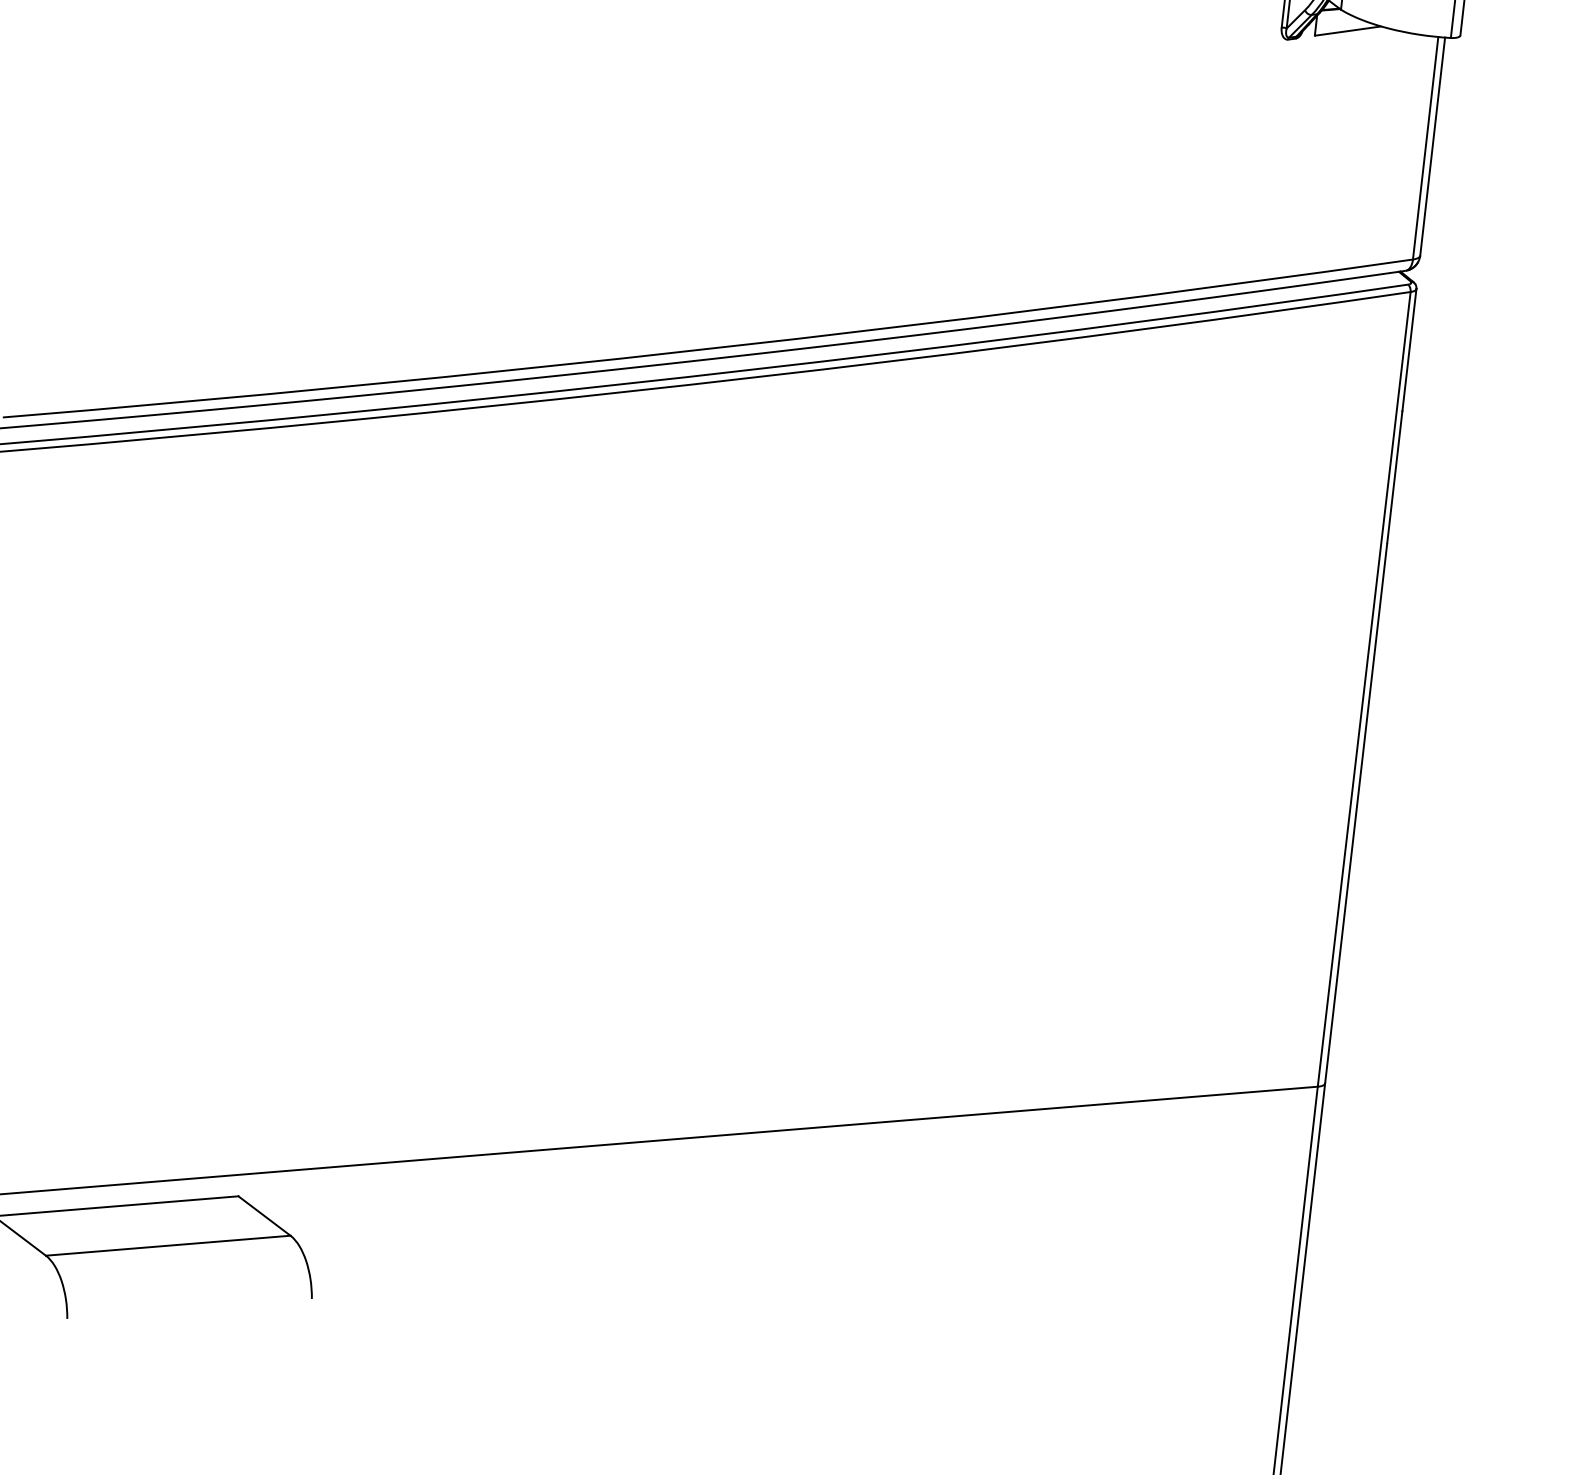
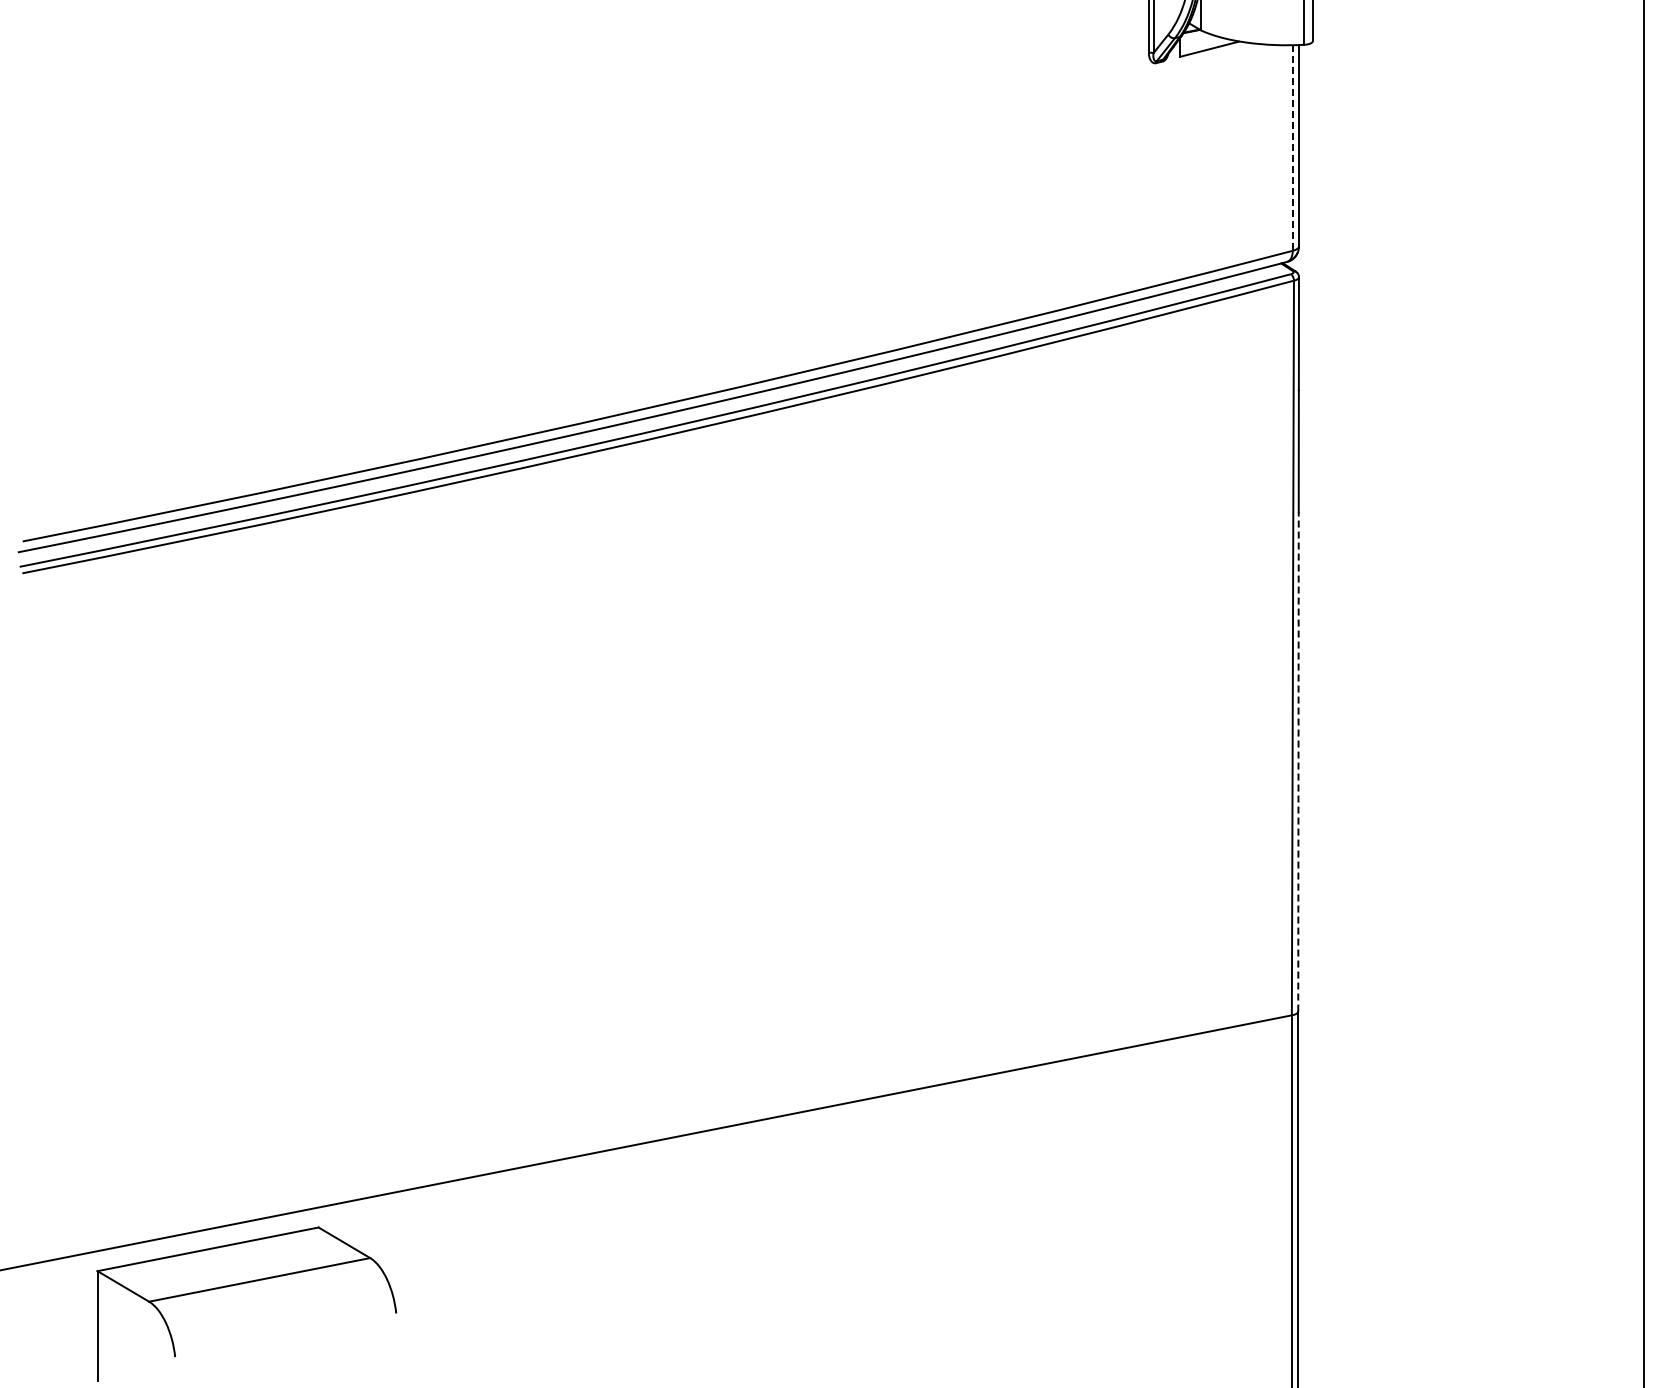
line: (1425, 148) -> (1292, 148), solid -> dashed
line: (1356, 812) -> (1298, 761), solid -> dashed

